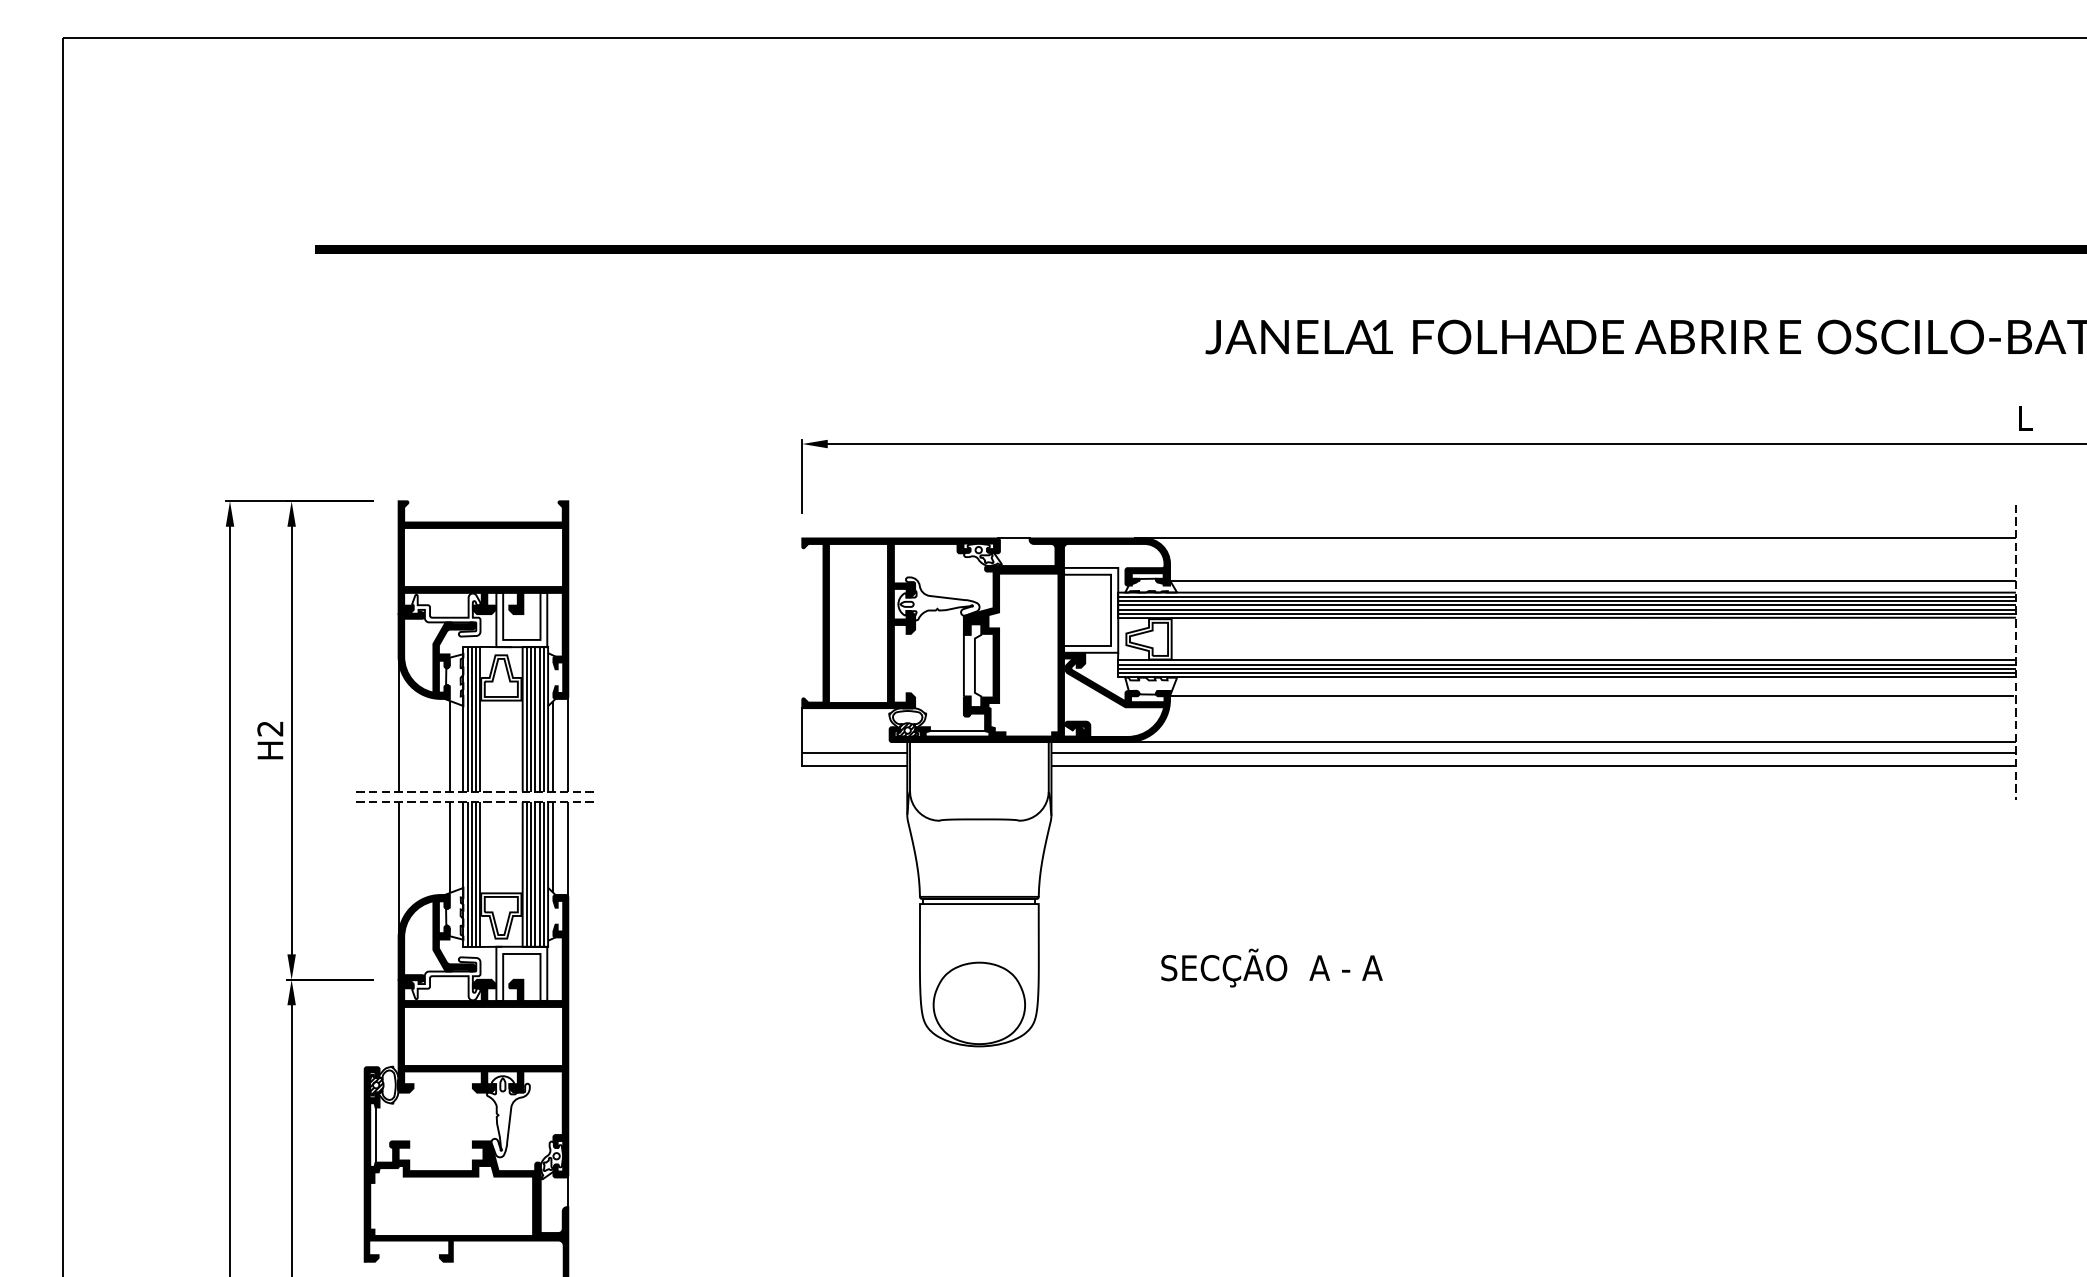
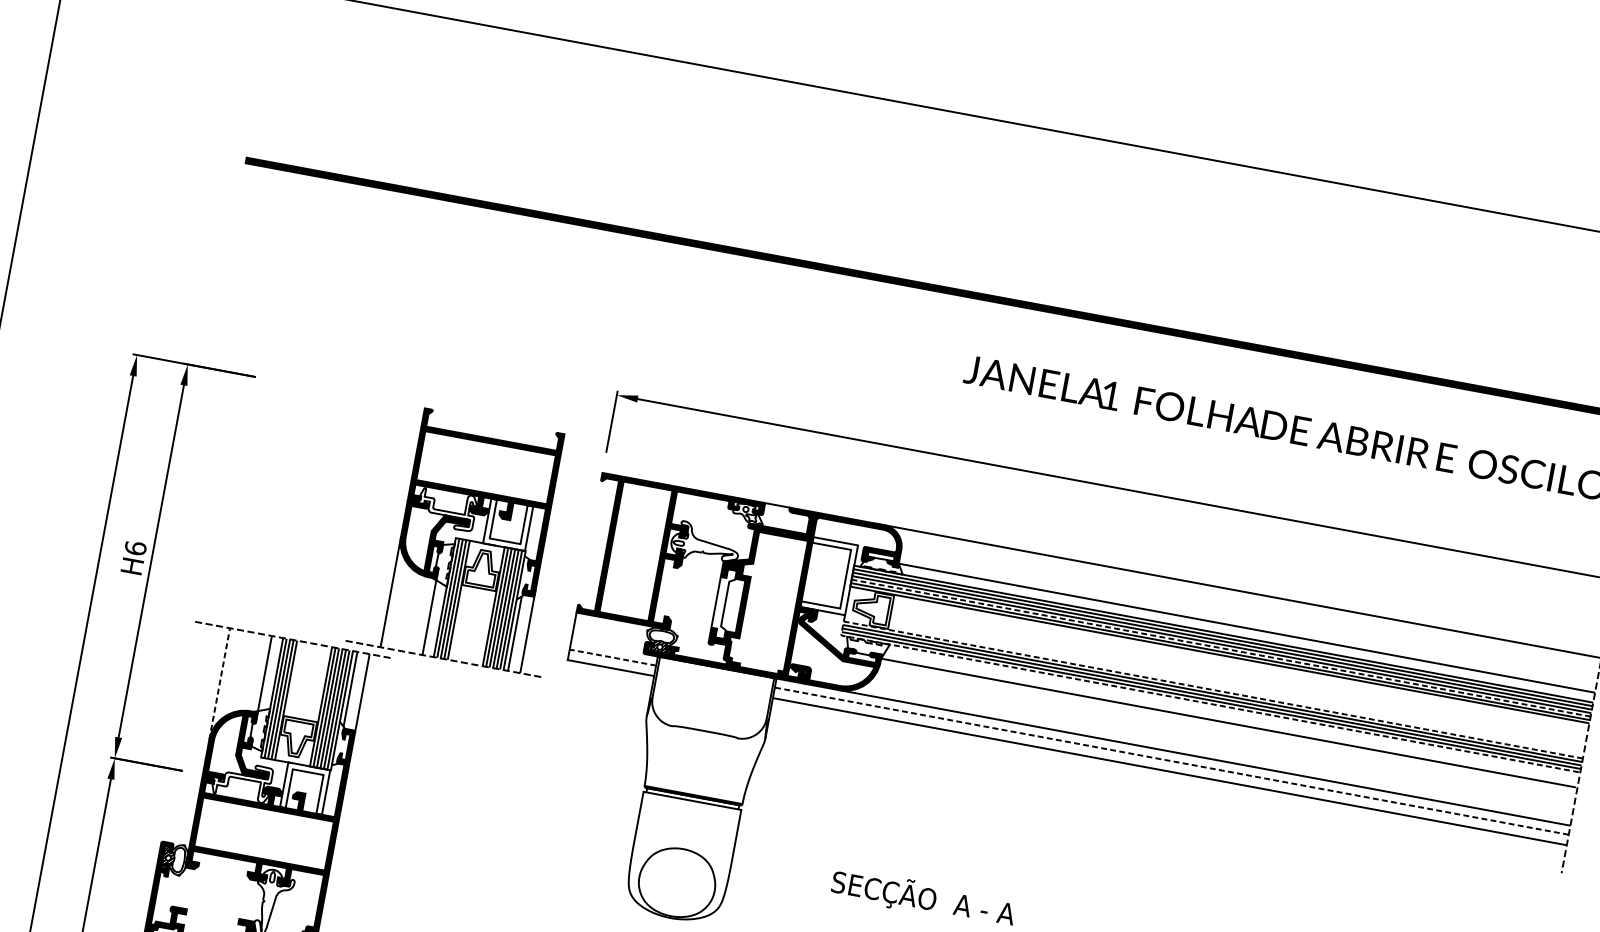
line: (1566, 609) -> (1220, 648), solid -> dashed
part: (474, 646) -> (465, 539), moved
line: (1118, 669) -> (842, 629), solid -> dashed
text: (270, 728) -> (135, 548), H2 -> H6
line: (957, 731) -> (700, 655), removed
line: (854, 753) -> (612, 657), solid -> dashed
line: (1533, 753) -> (1171, 761), solid -> dashed
line: (398, 869) -> (219, 683), solid -> dashed
line: (375, 1134) -> (160, 898), removed

